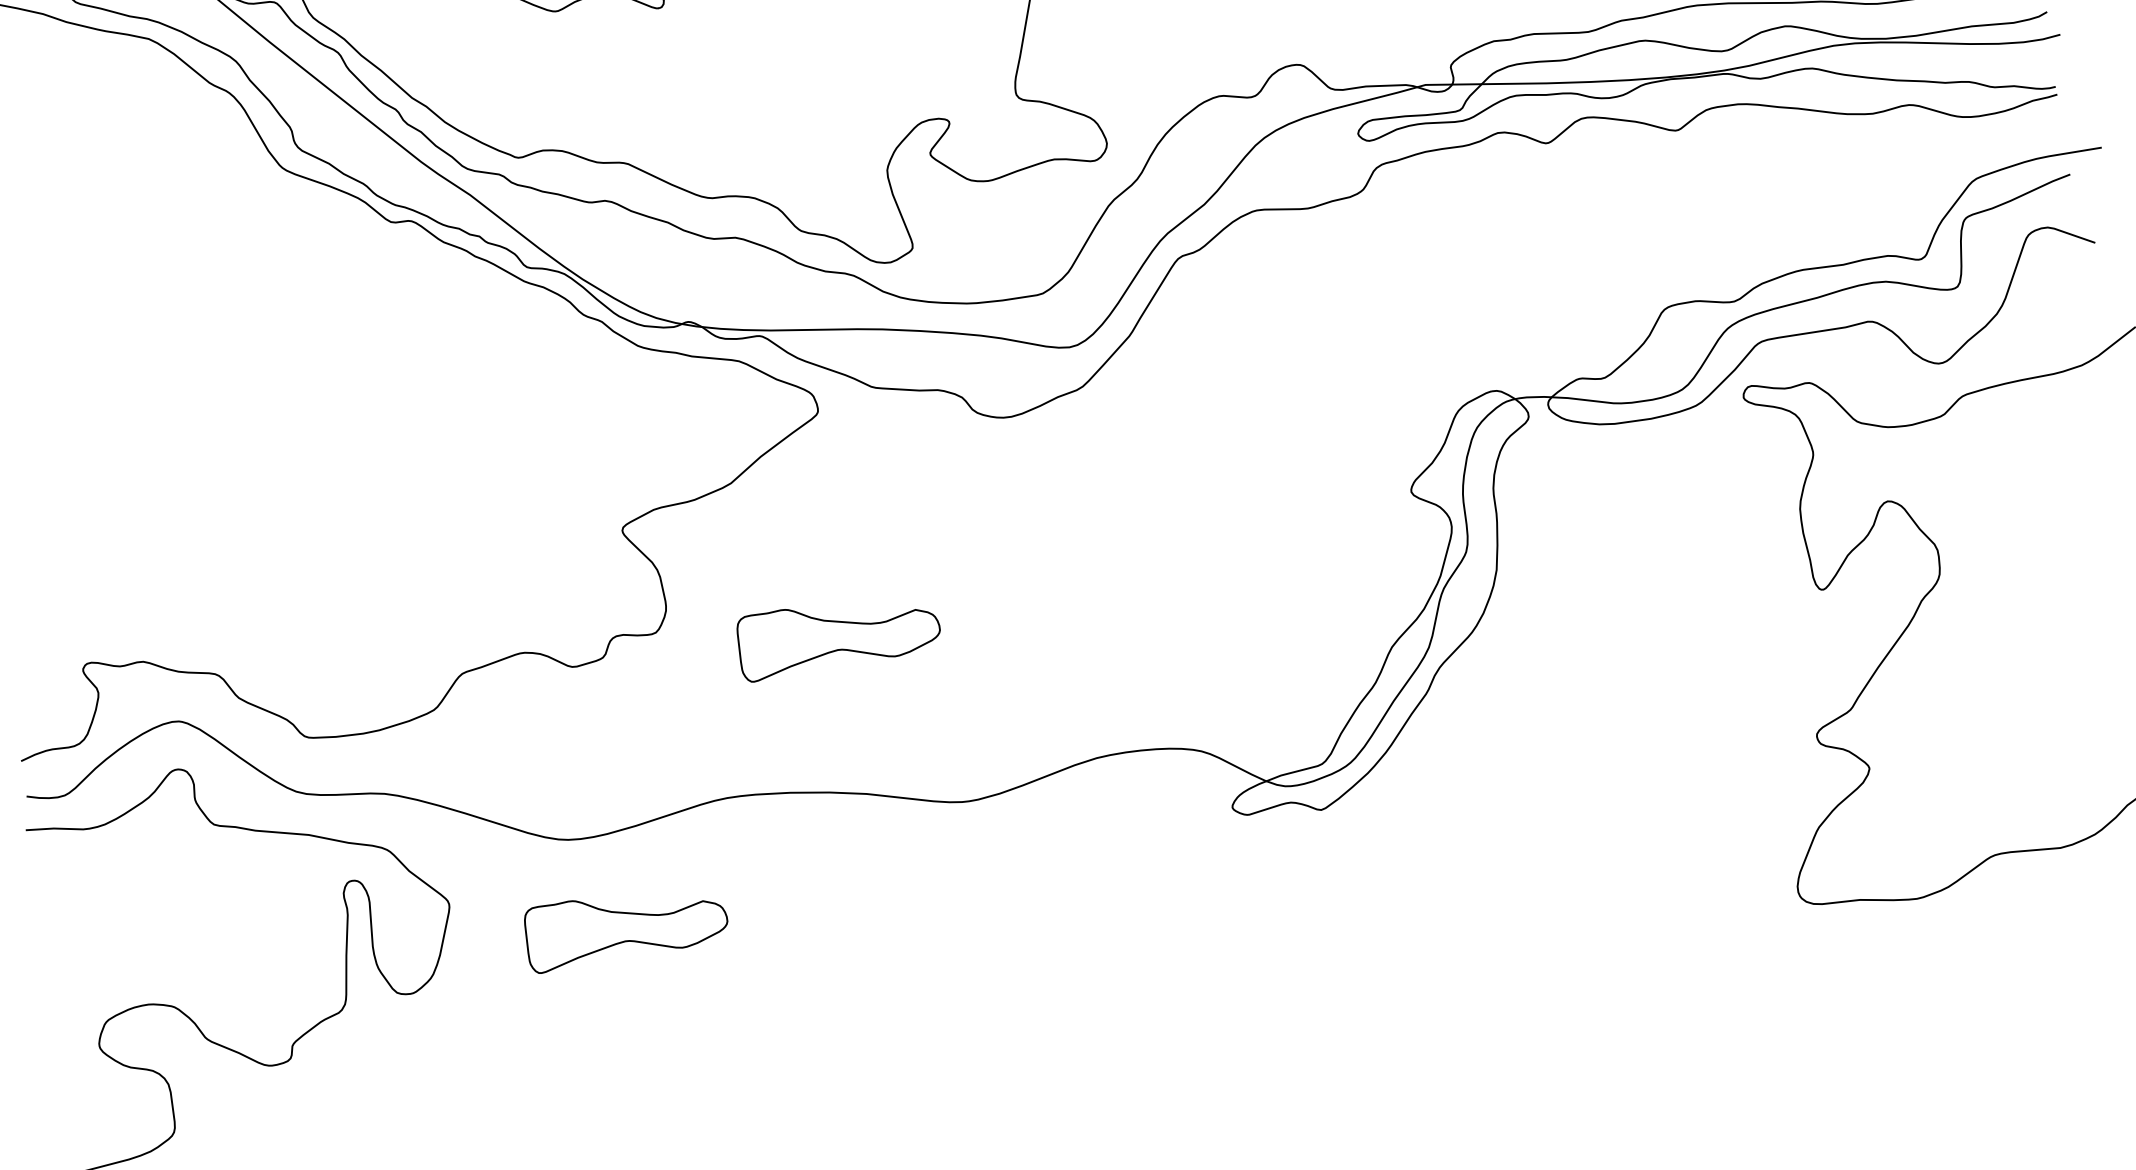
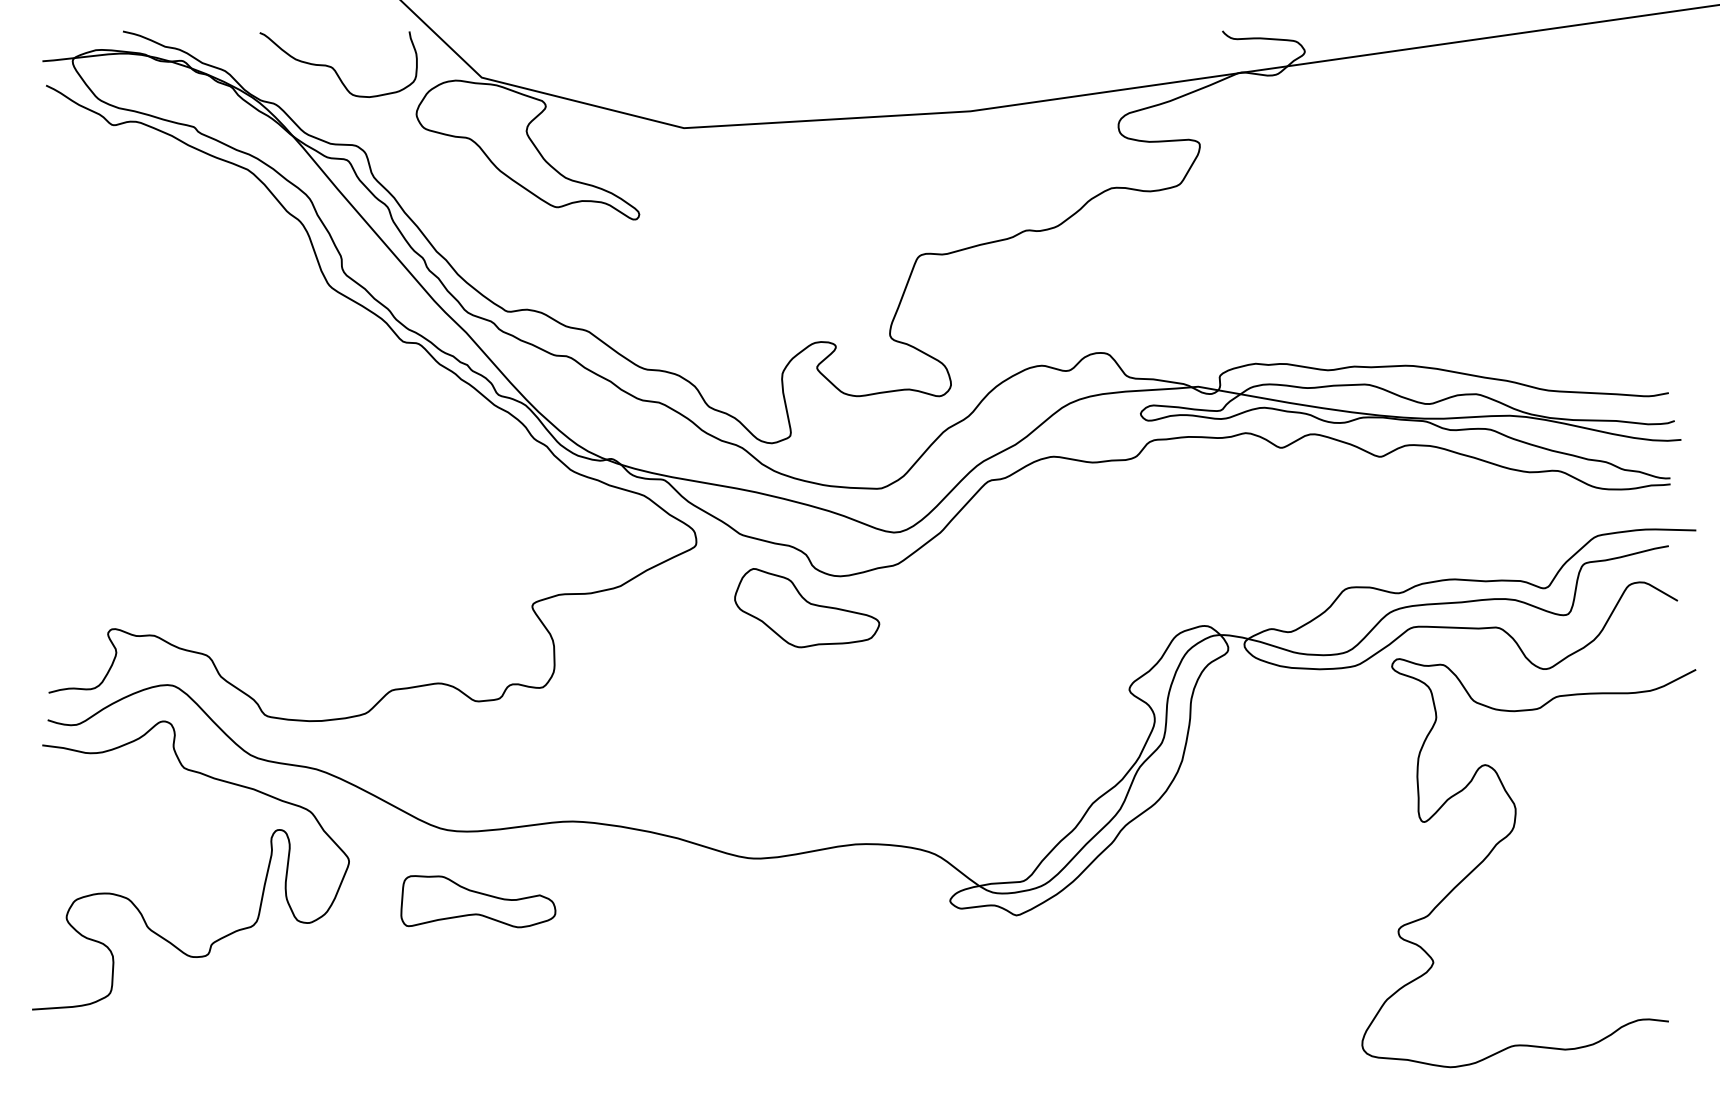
part: (977, 466) -> (807, 608), added
part: (838, 632) -> (679, 713), removed

